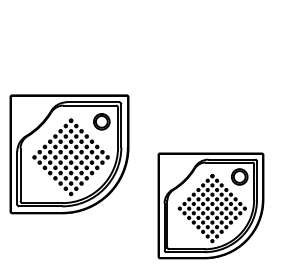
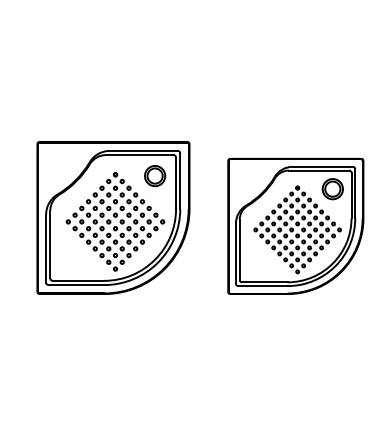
part: (210, 205) -> (295, 225), moved

